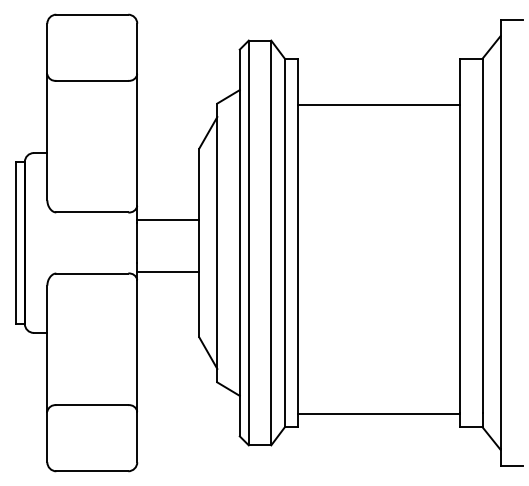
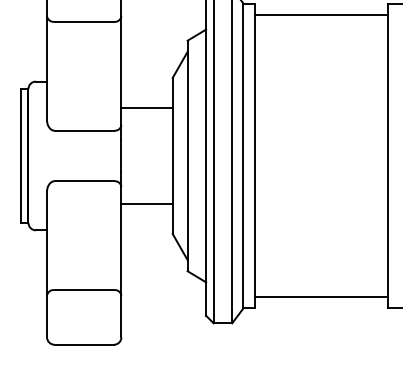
line: (379, 105) -> (321, 14), moved
line: (168, 219) -> (147, 107), moved
line: (168, 272) -> (147, 204), moved

